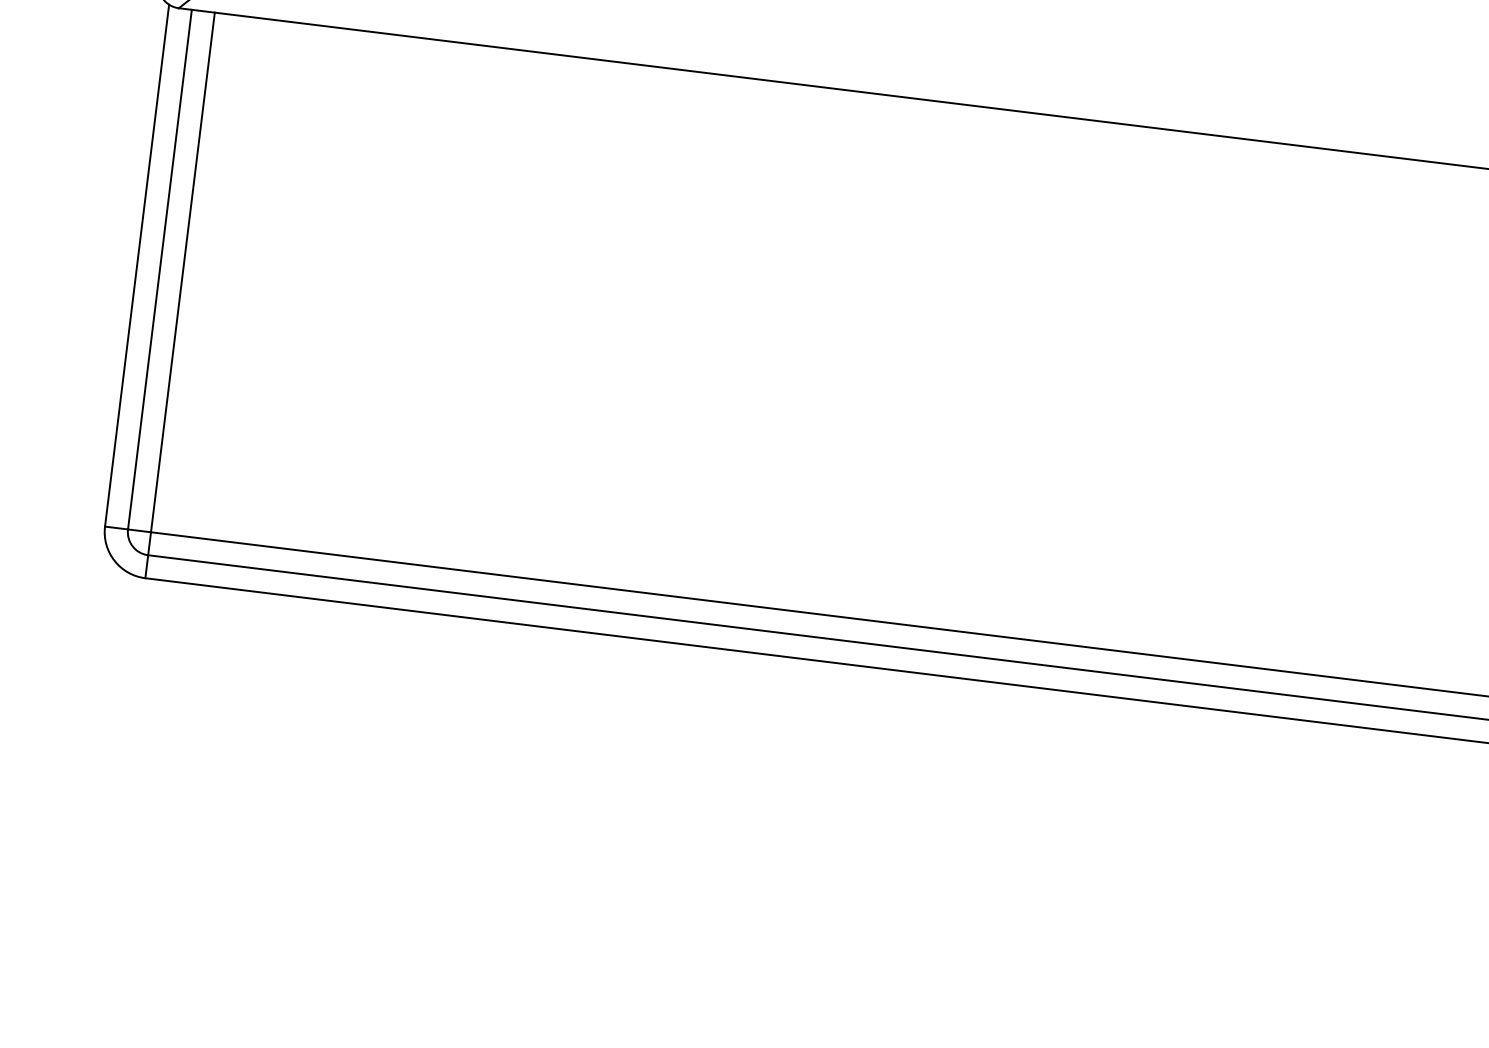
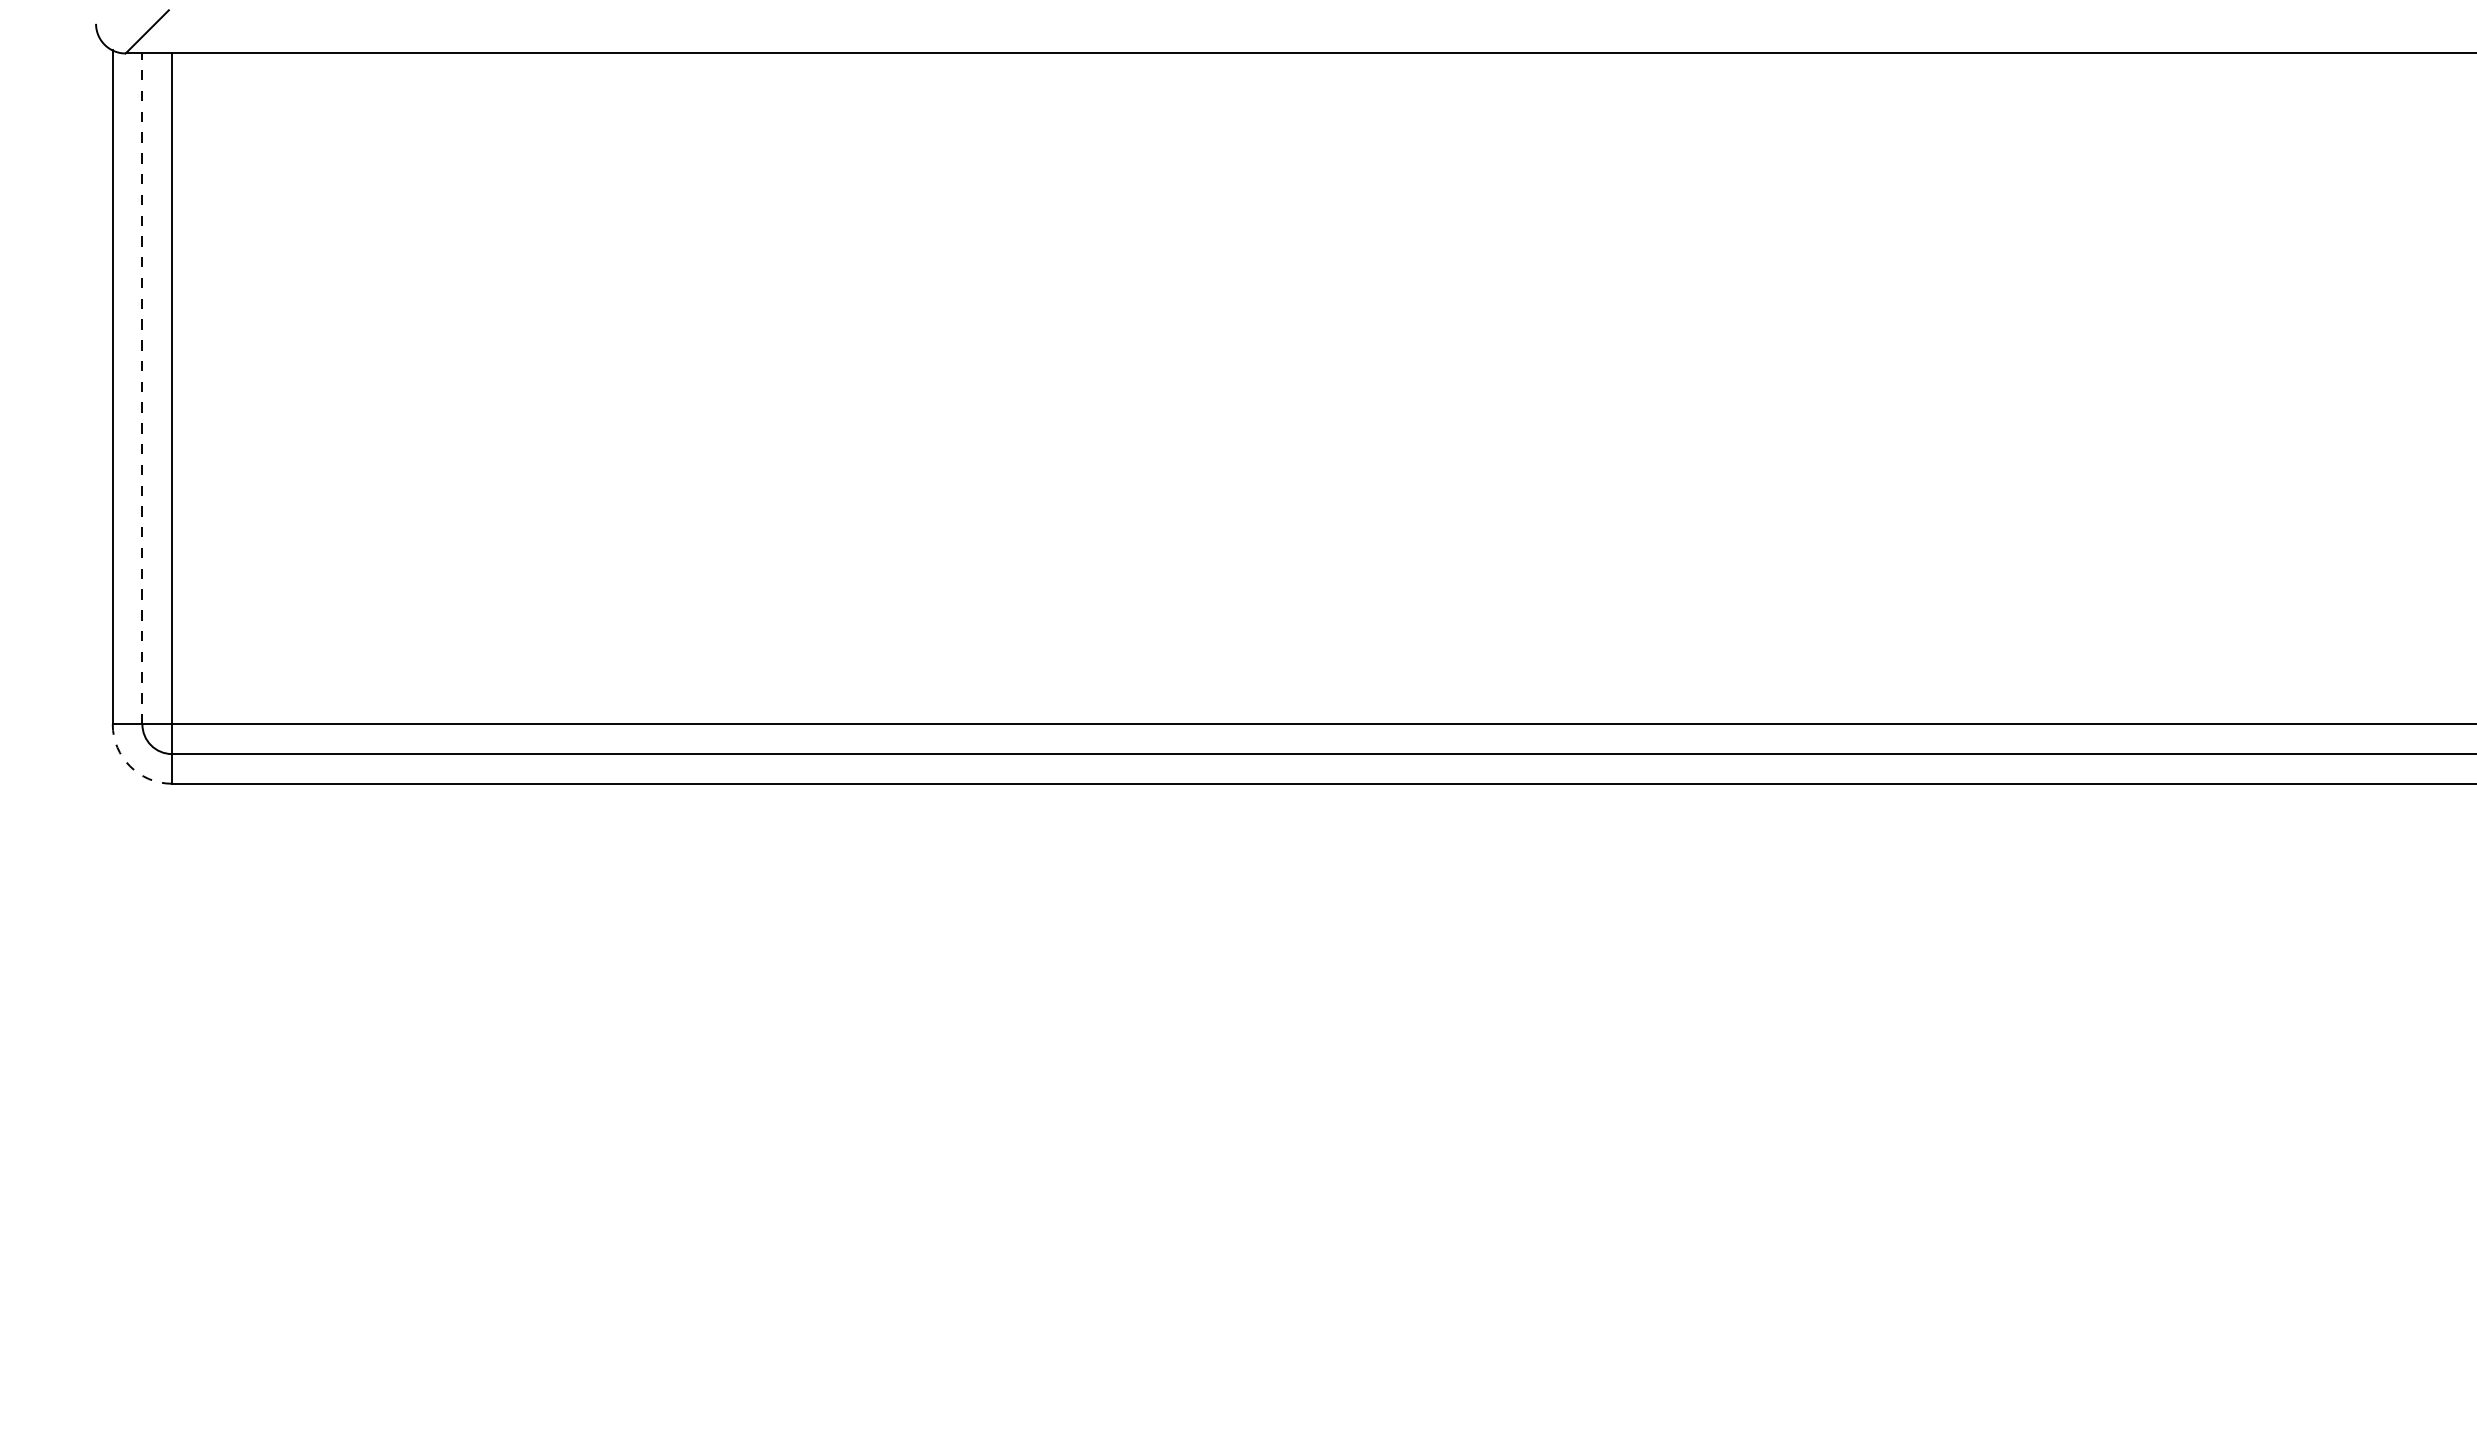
line: (160, 269) -> (142, 388), solid -> dashed
arc: (114, 560) -> (130, 766), solid -> dashed

